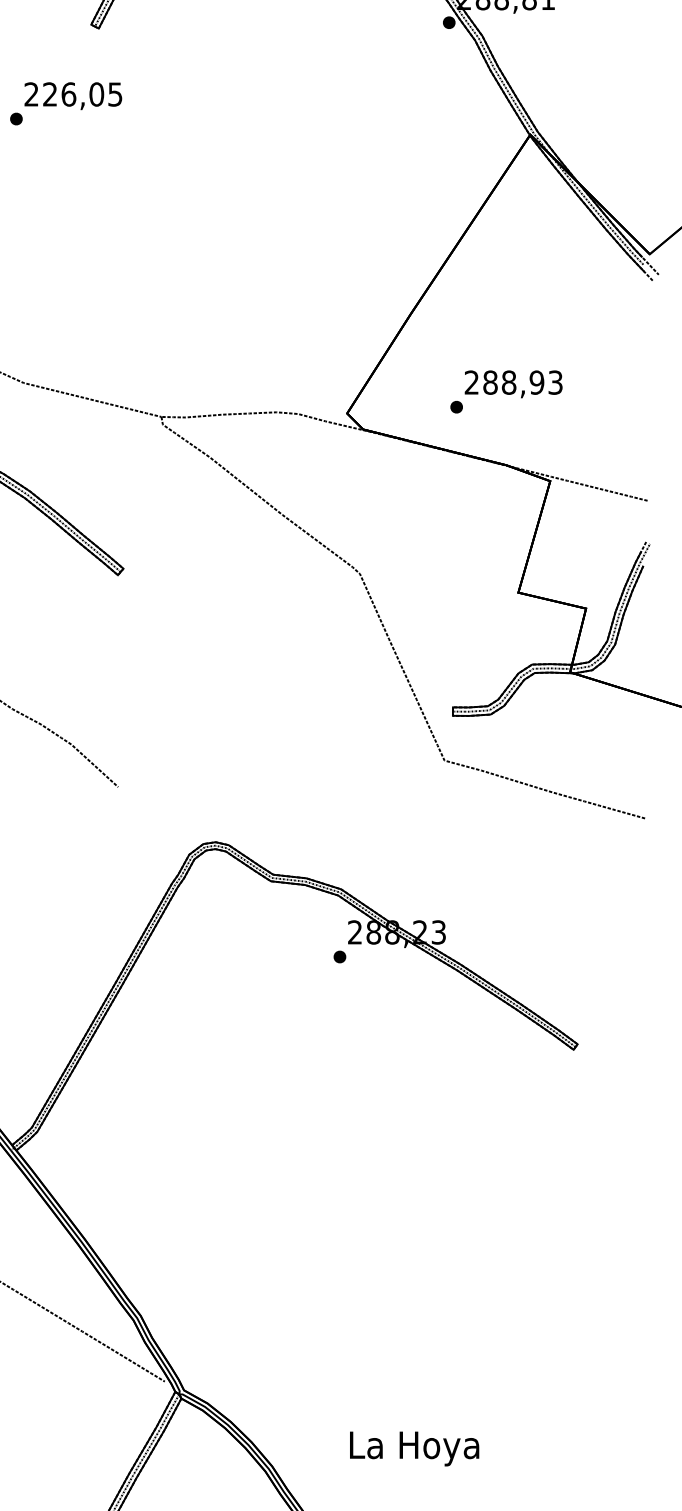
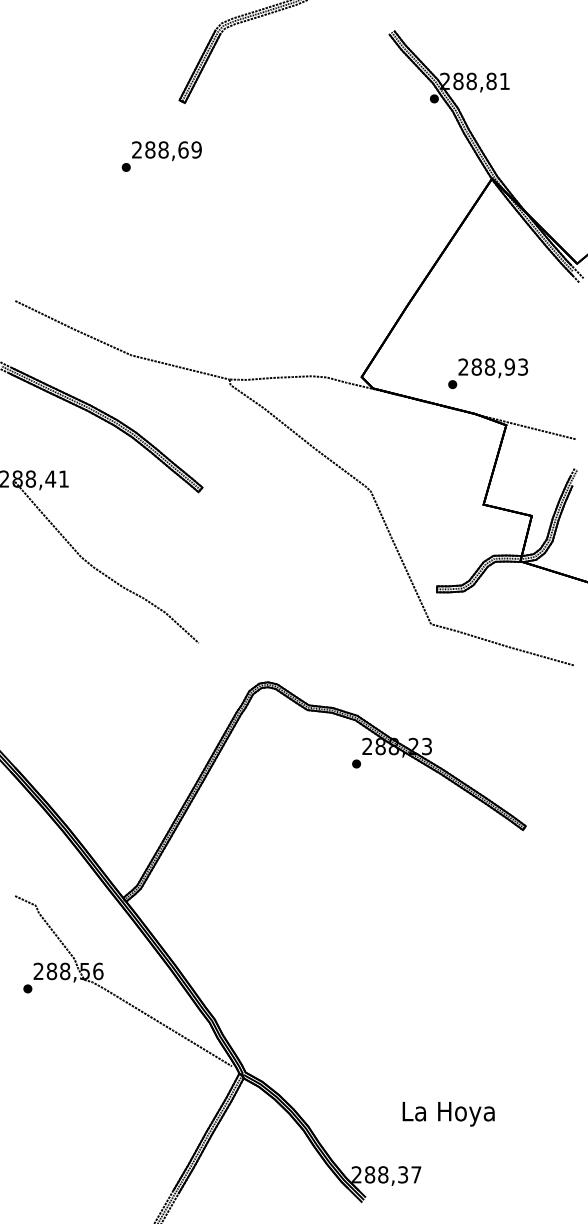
text: (82, 93) -> (173, 149), 226,05 -> 288,69
text: (505, 391) -> (487, 373), moved
text: (414, 1449) -> (448, 1114), moved

